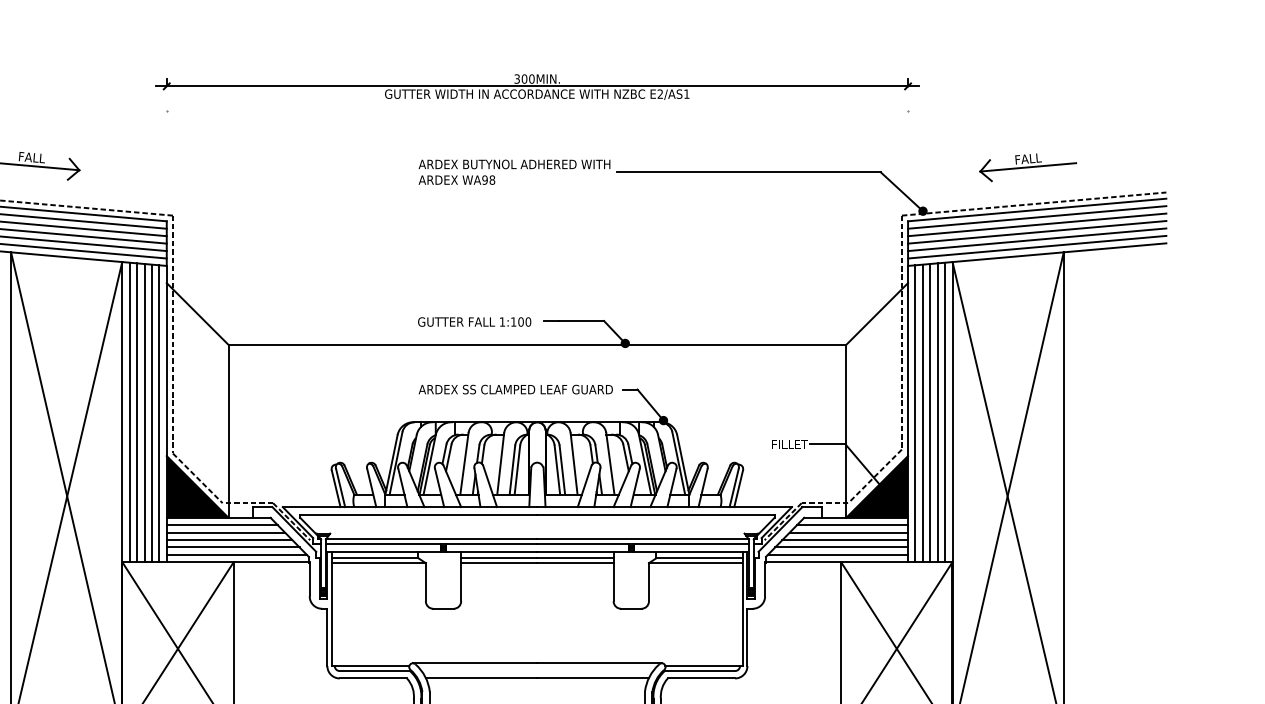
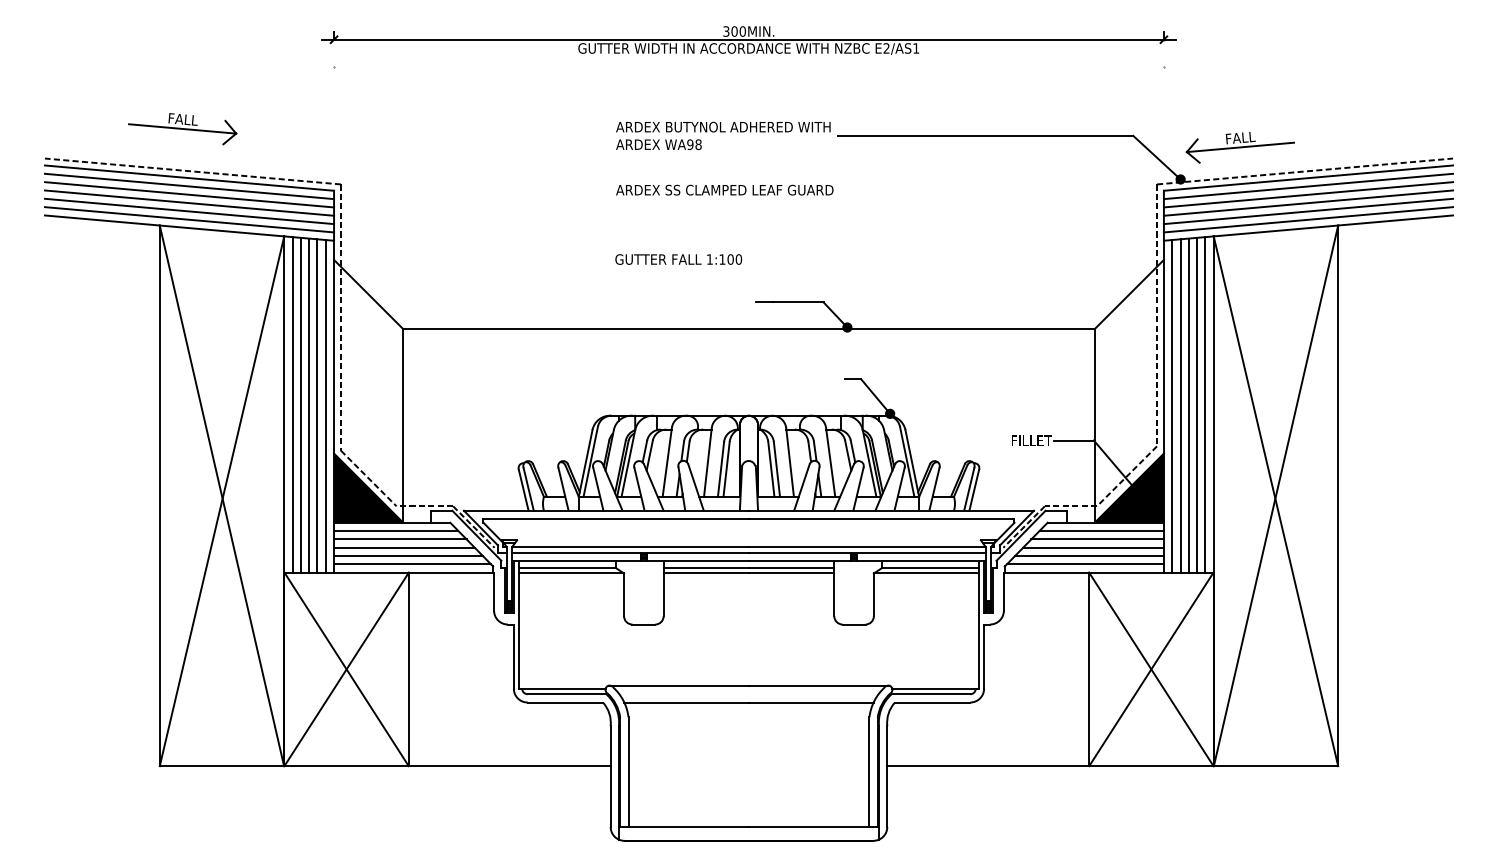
part: (1027, 167) -> (1239, 147), moved
text: (474, 321) -> (678, 259), moved
text: (515, 388) -> (724, 189), moved

